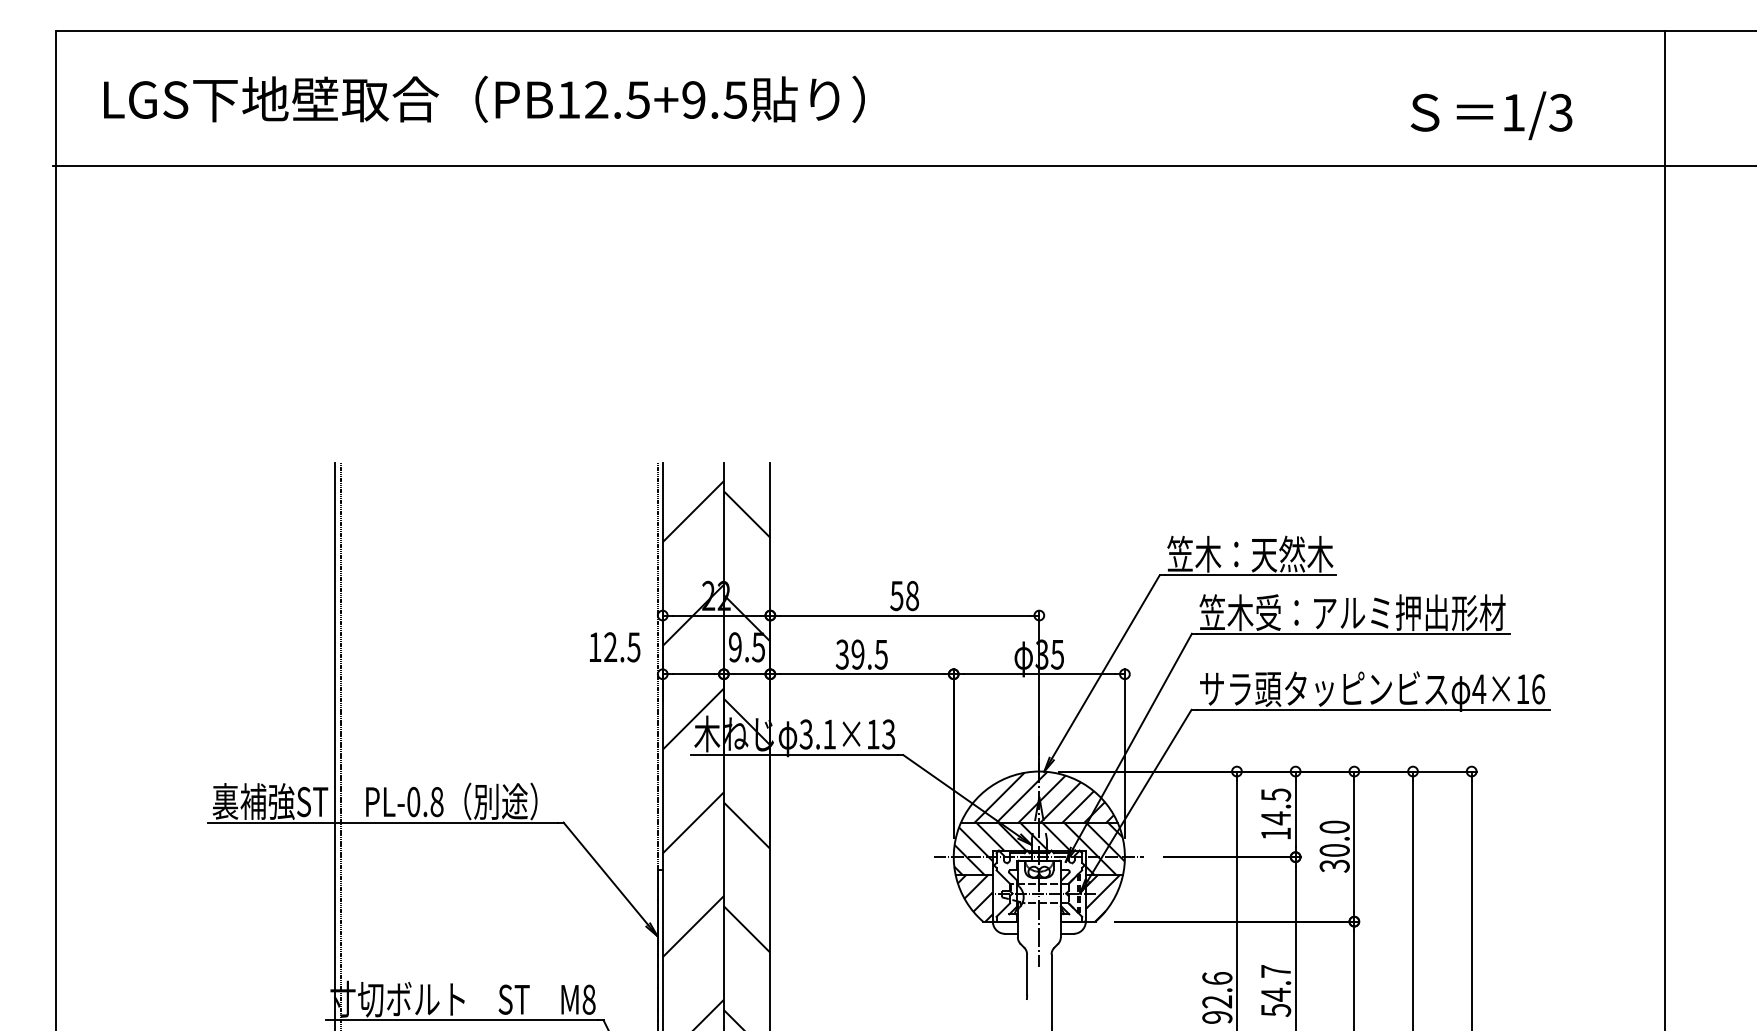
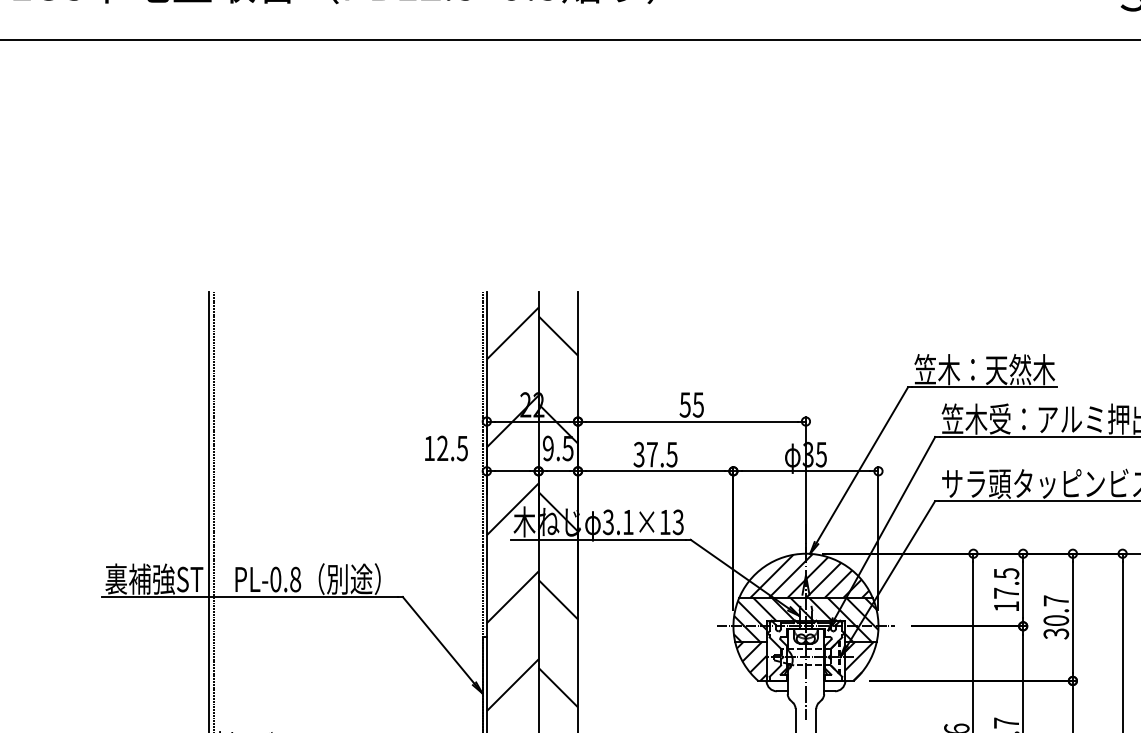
text: (911, 595) -> (697, 404), 58 -> 55
text: (857, 654) -> (651, 454), 39.5 -> 37.5
text: (1275, 818) -> (1006, 593), 14.5 -> 17.5
text: (1334, 826) -> (1056, 600), 30.0 -> 30.7

